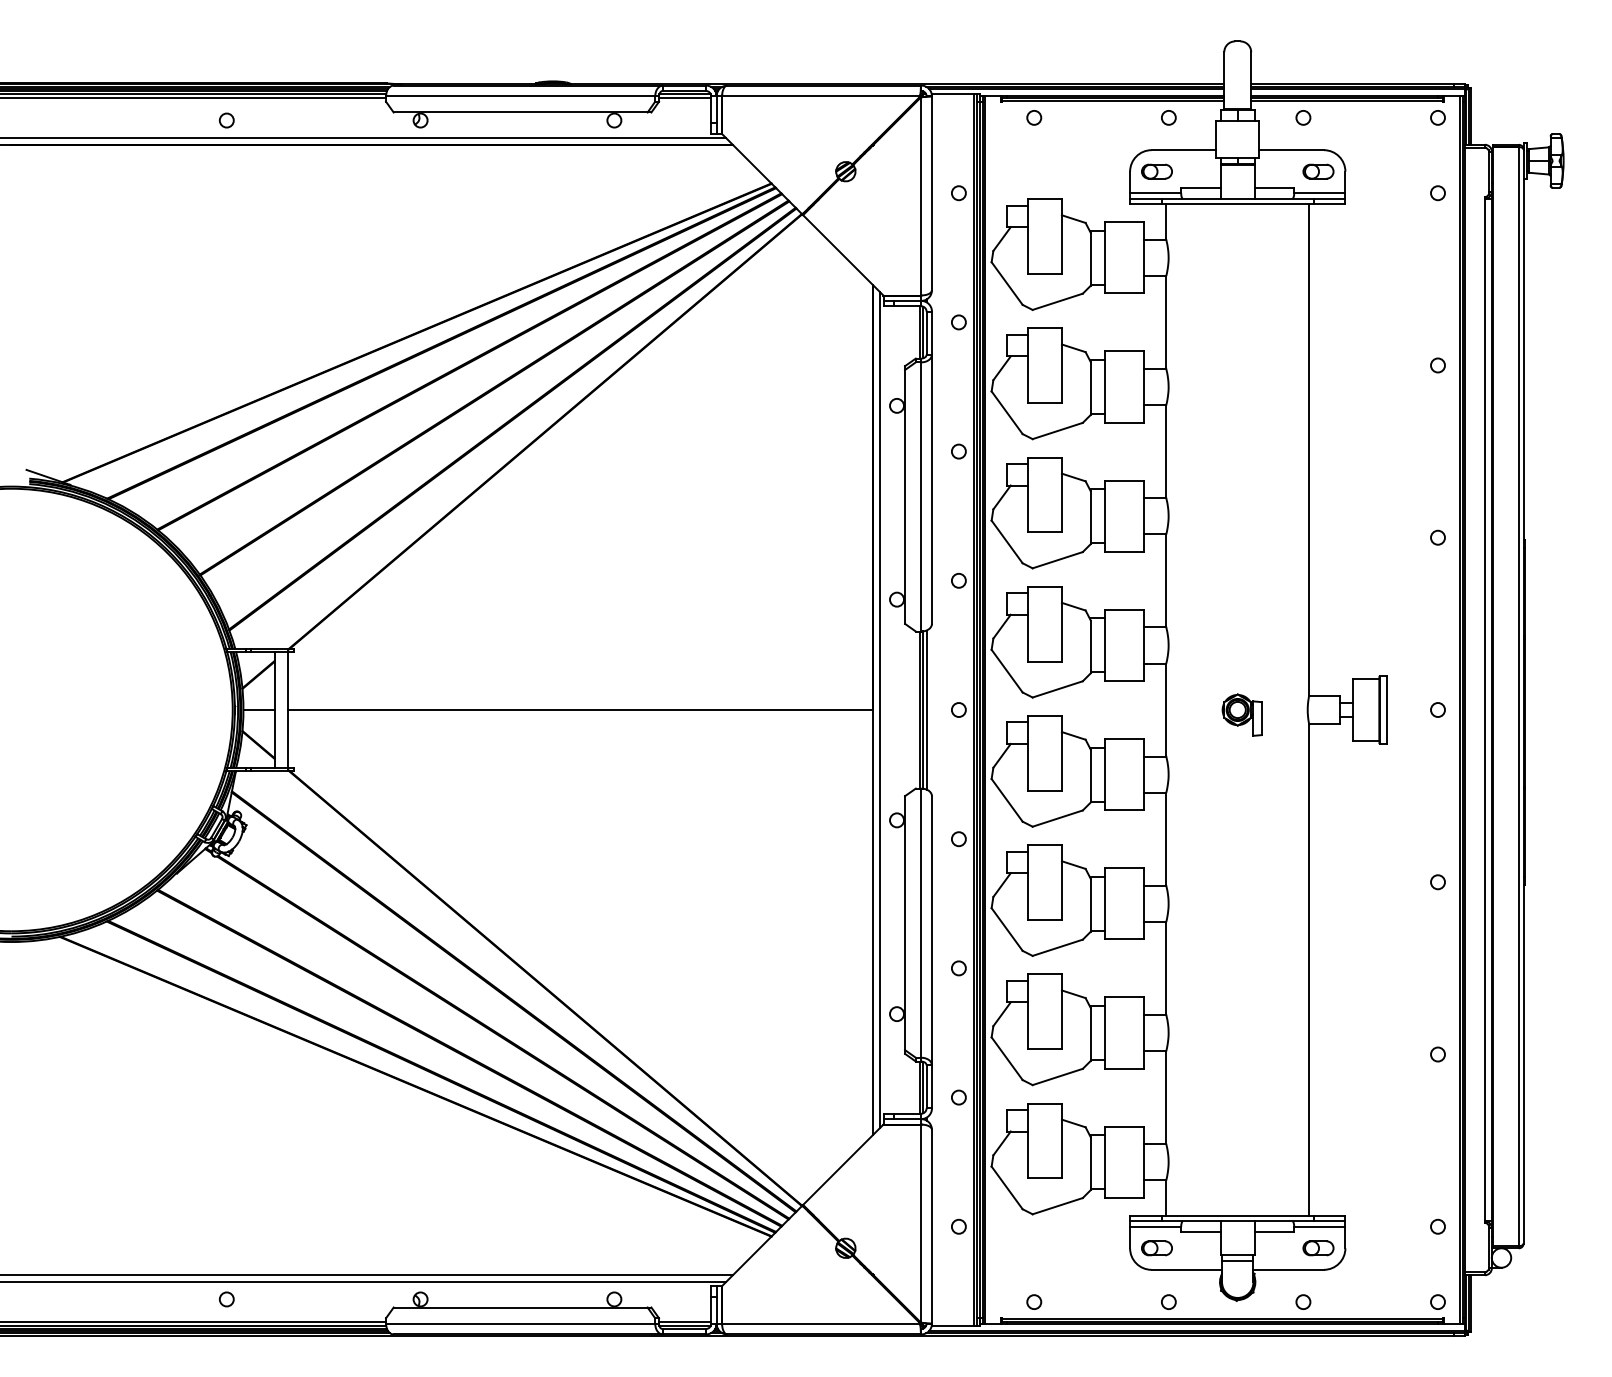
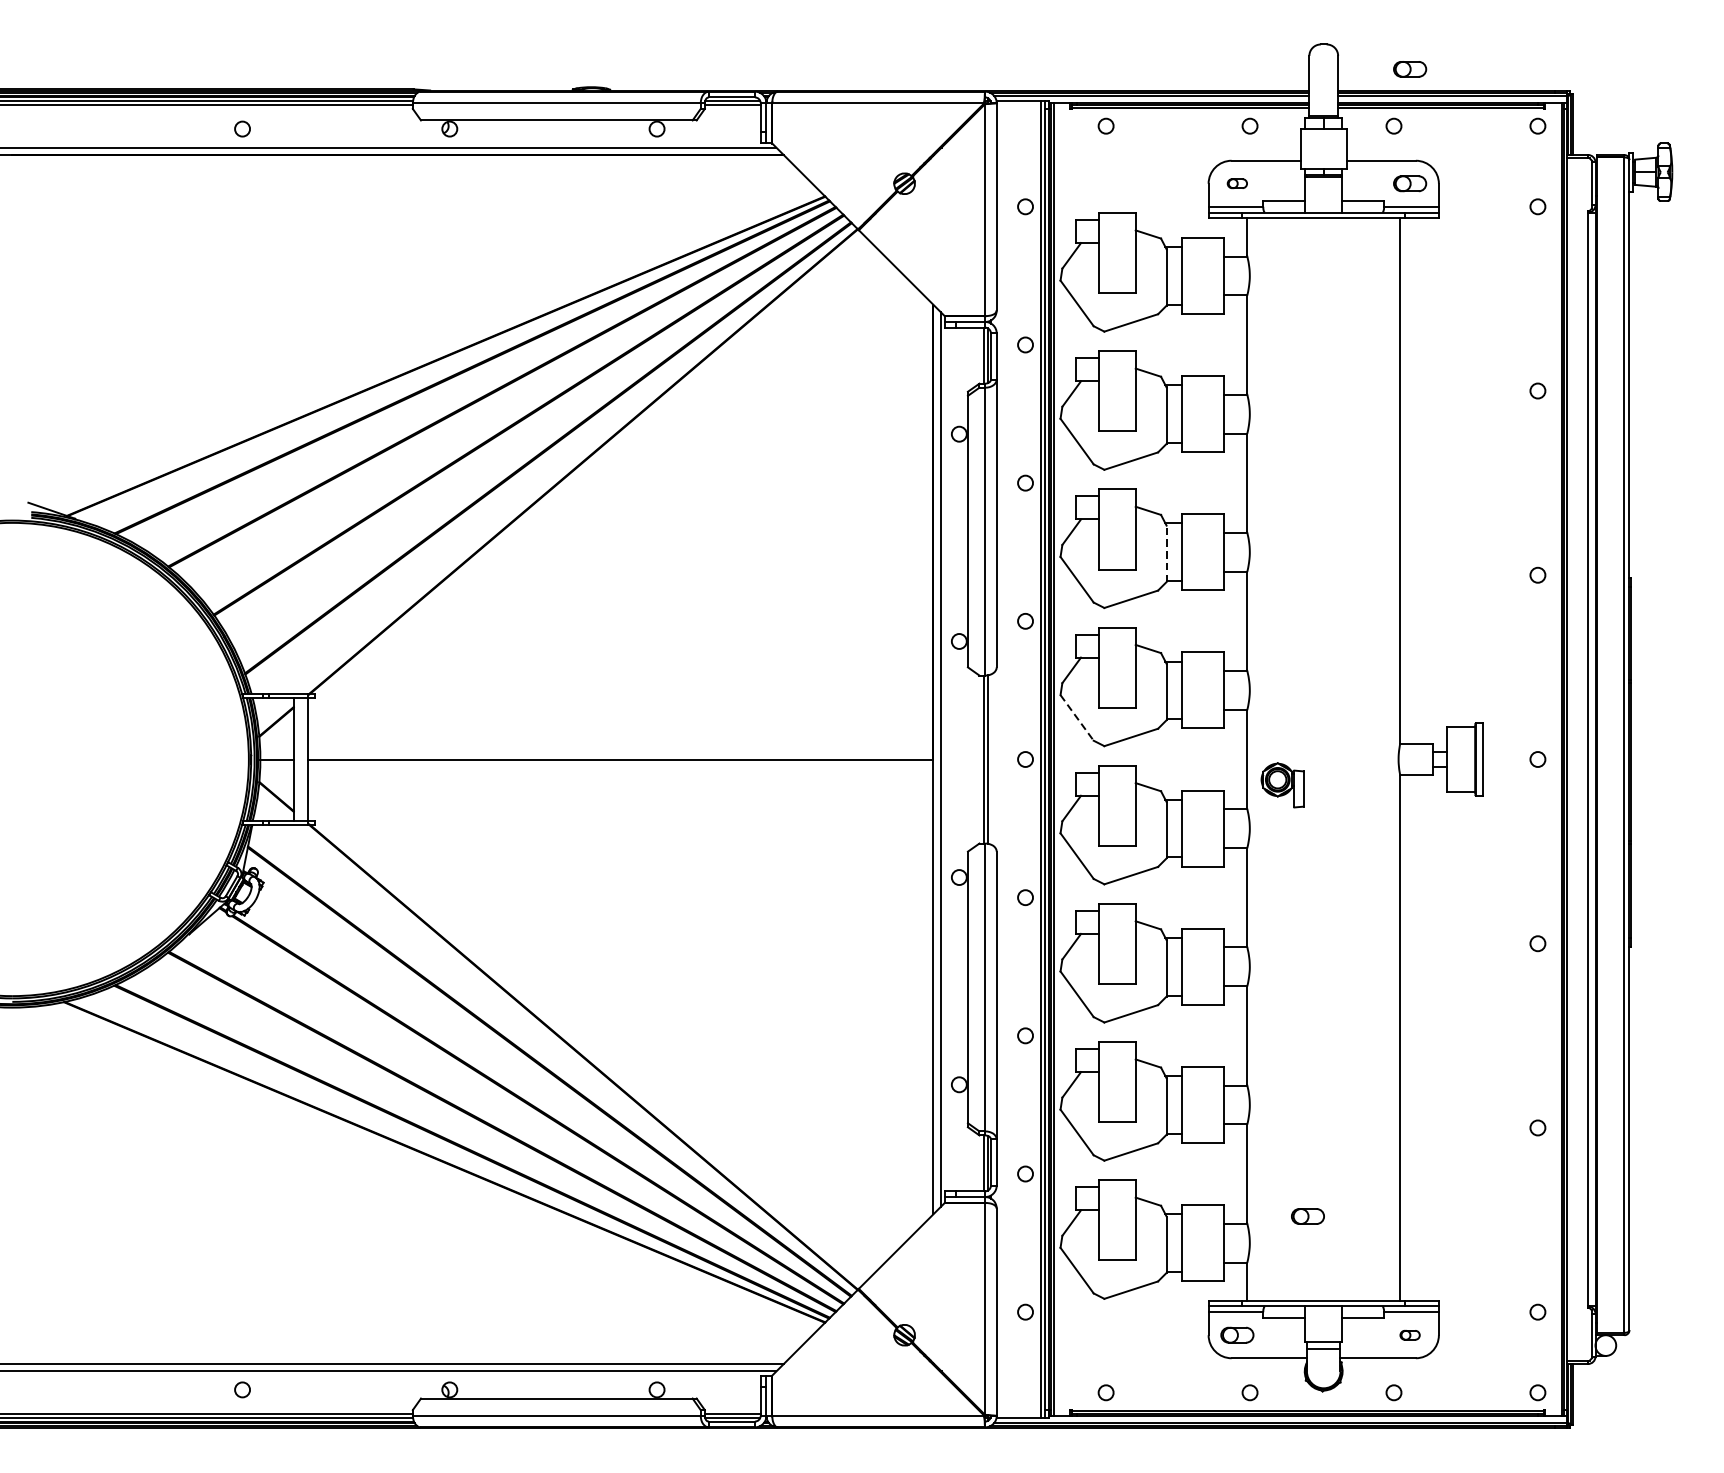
part: (1318, 64) -> (1410, 69), added
part: (1156, 171) -> (1236, 183), size x0.6
line: (1090, 517) -> (1166, 553), solid -> dashed
line: (1007, 671) -> (1077, 718), solid -> dashed
line: (926, 709) -> (990, 758), removed
part: (1241, 714) -> (1281, 784), moved
part: (1222, 1137) -> (1307, 1216), added
part: (1318, 1248) -> (1410, 1335), size x0.6

